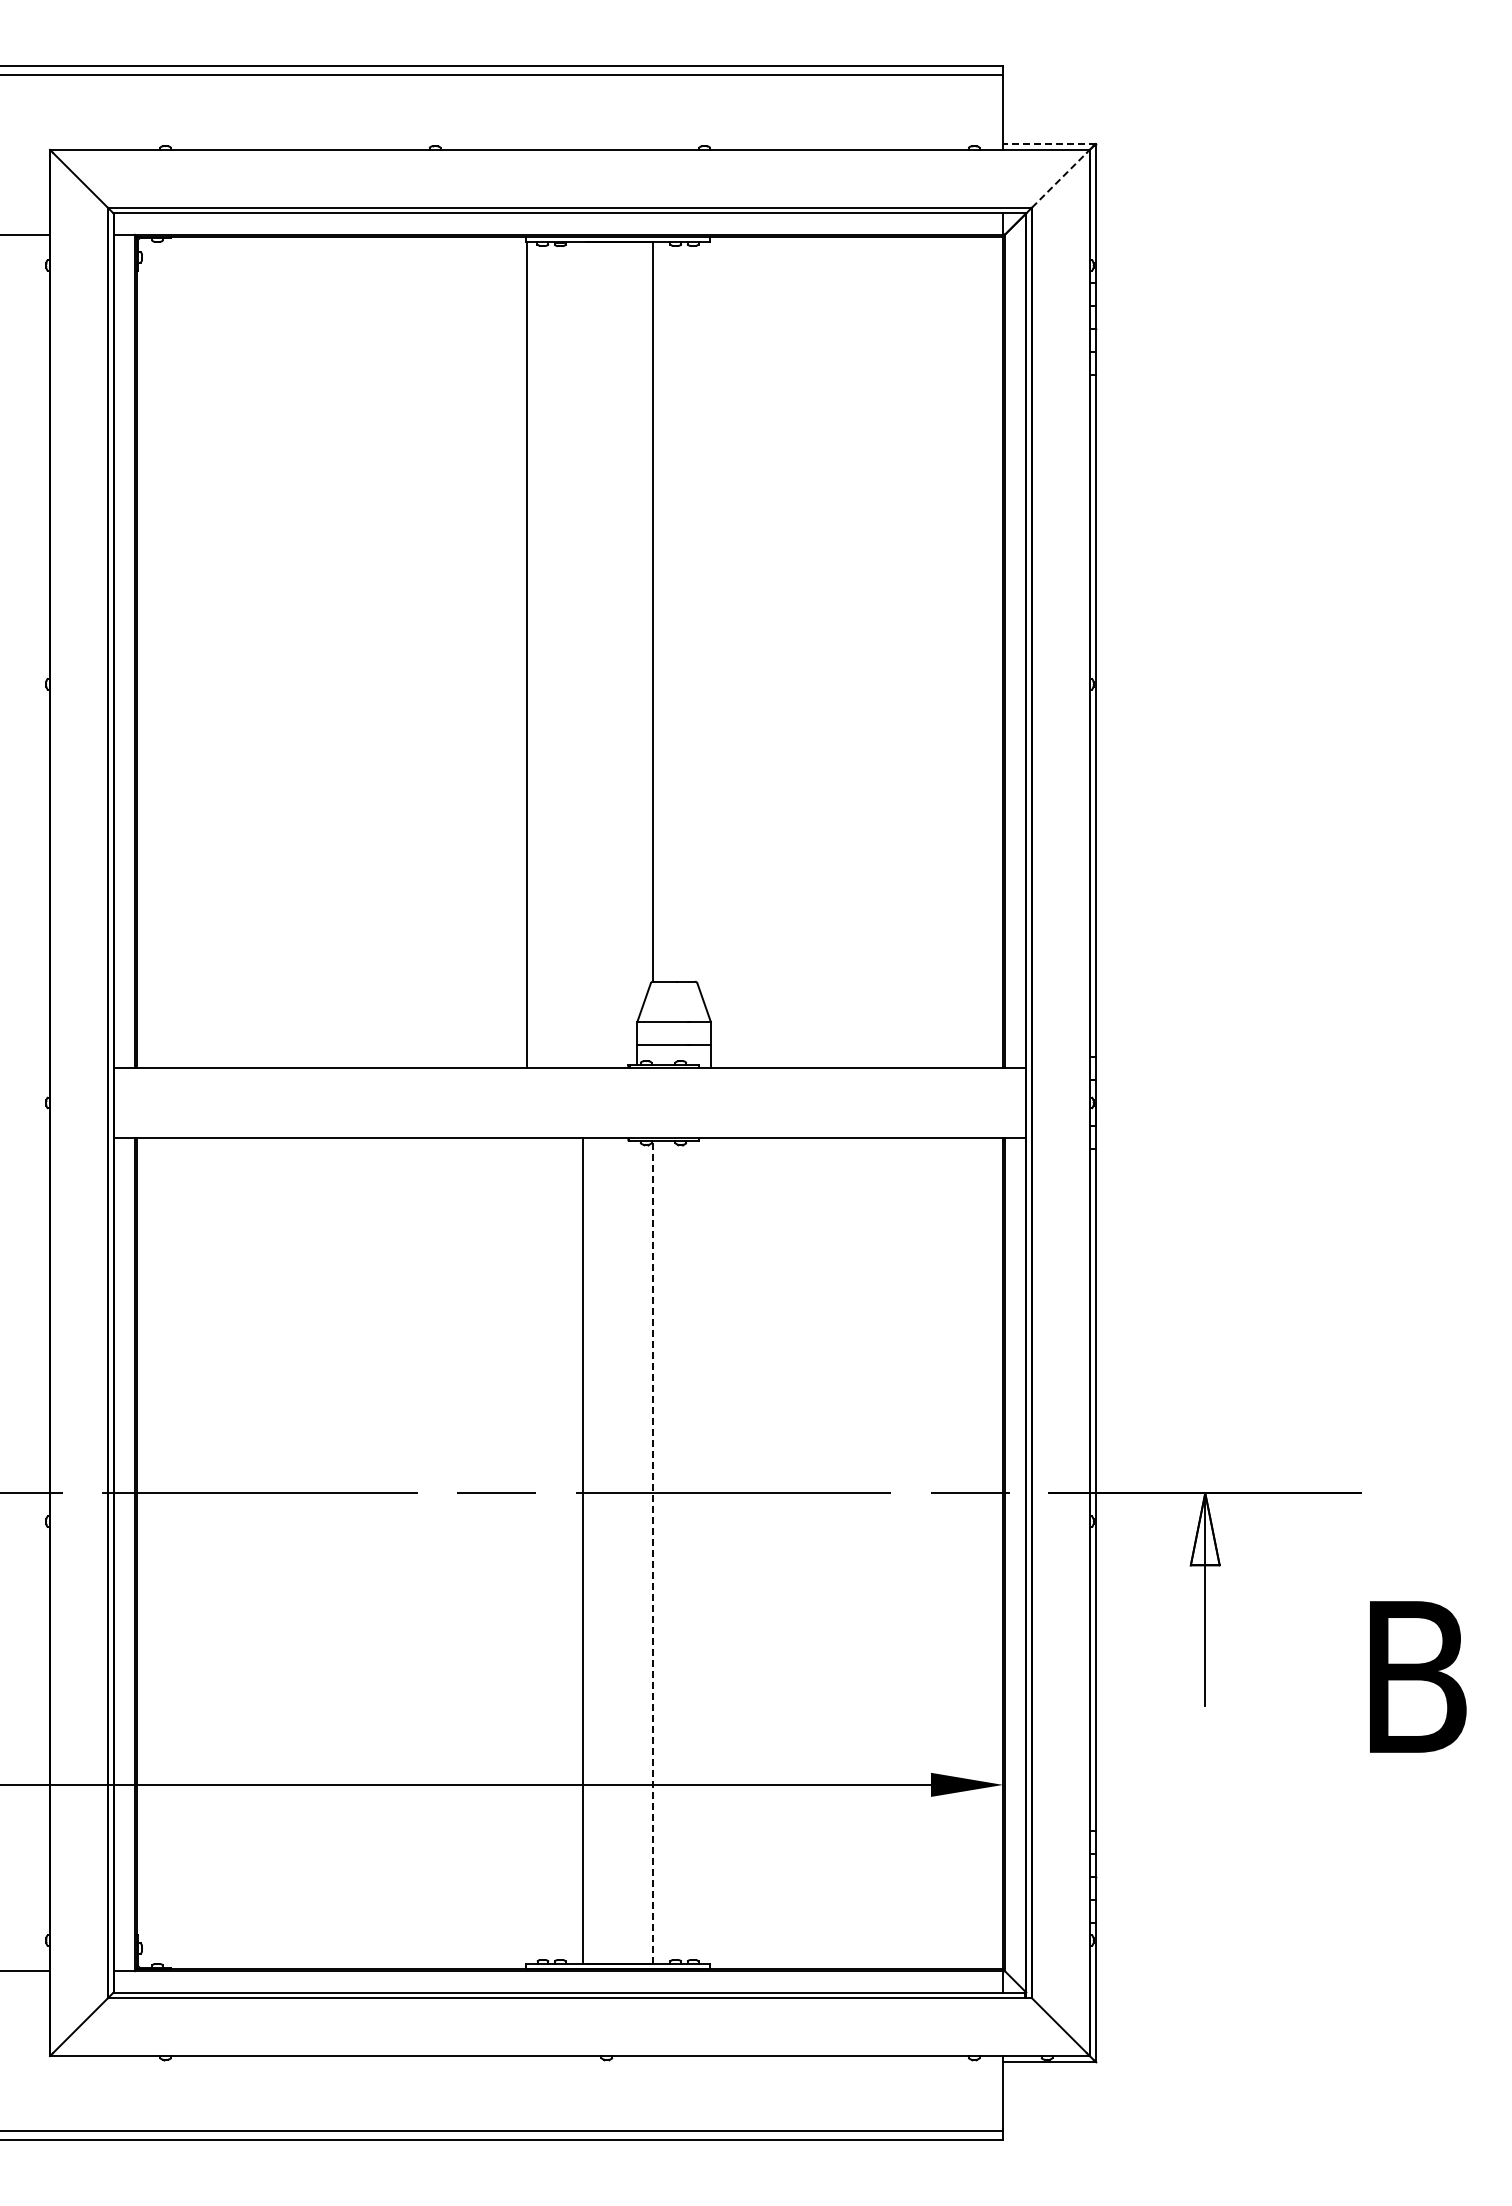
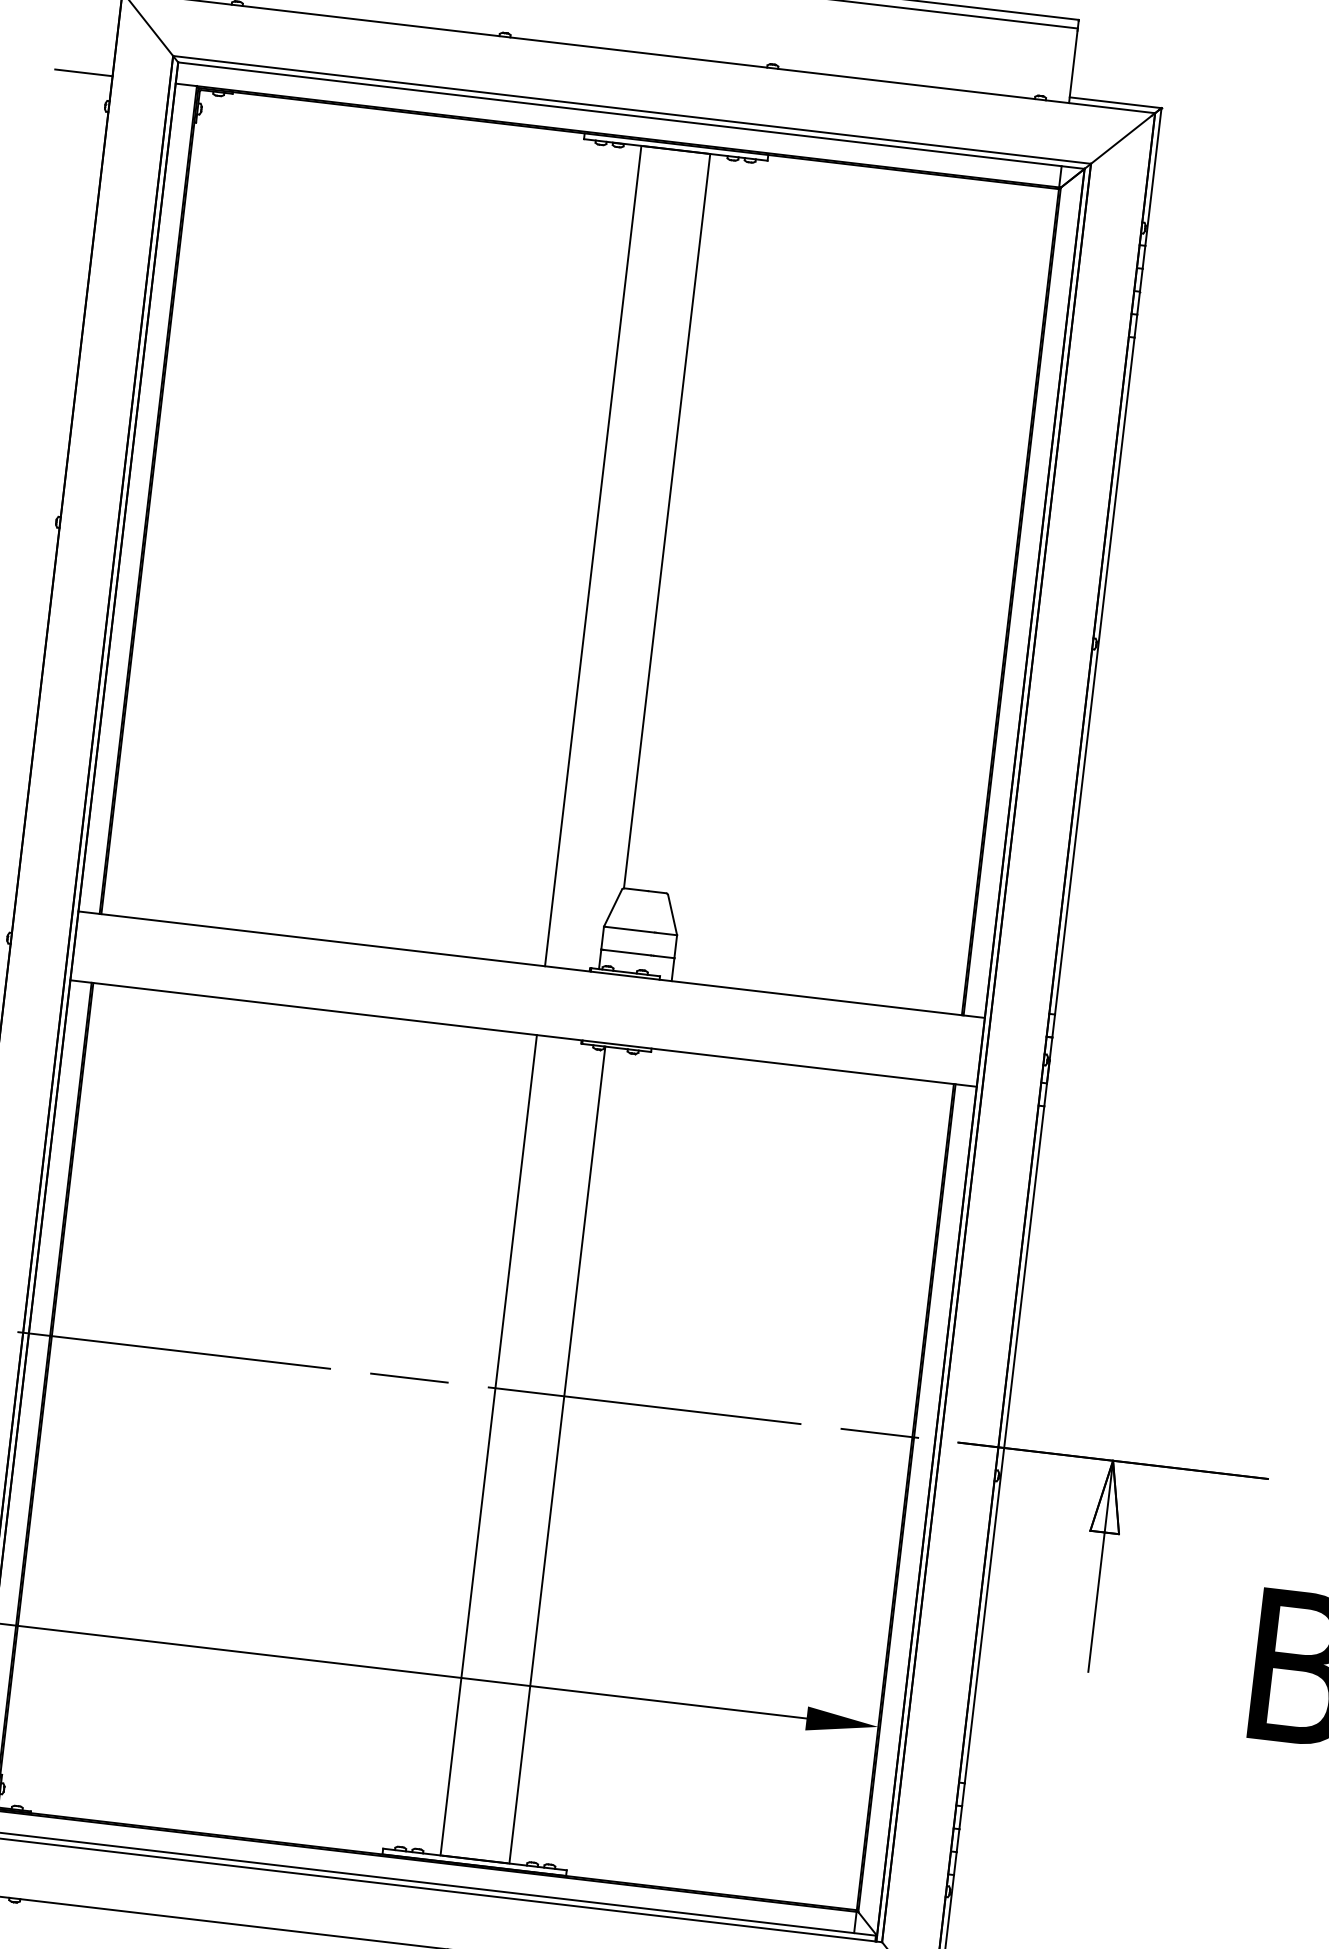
line: (1048, 144) -> (1114, 103), dashed -> solid
line: (1059, 180) -> (1121, 140), dashed -> solid
line: (527, 655) -> (593, 556), moved
line: (652, 1551) -> (557, 1454), dashed -> solid

